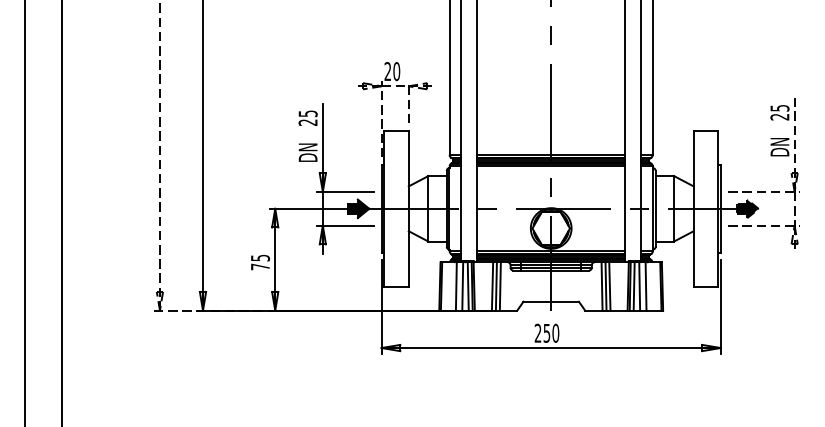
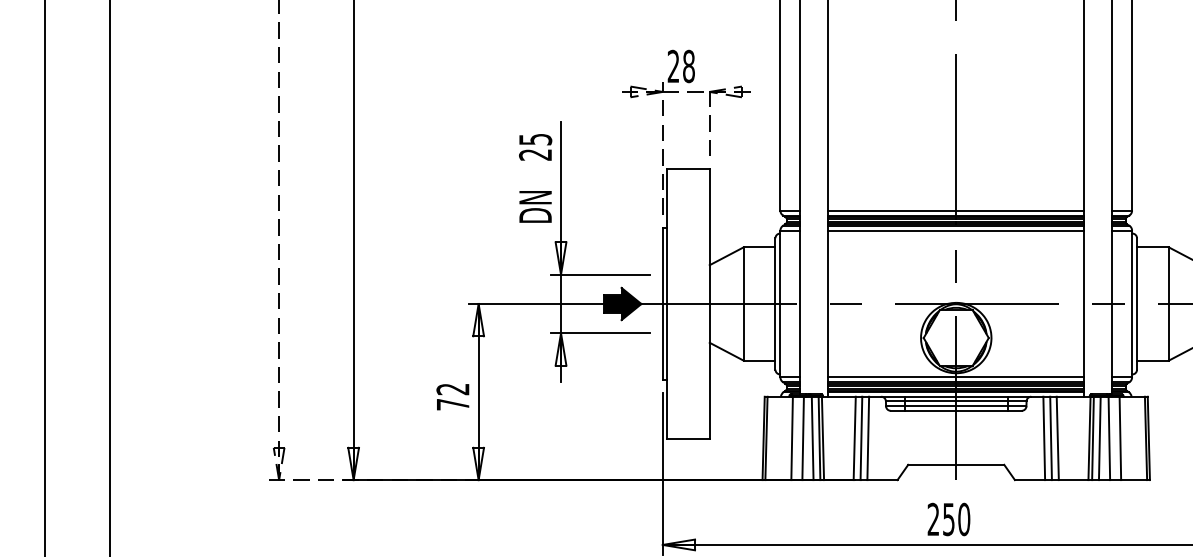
text: (396, 71) -> (688, 66), 20 -> 28
text: (260, 258) -> (453, 389), 75 -> 72

